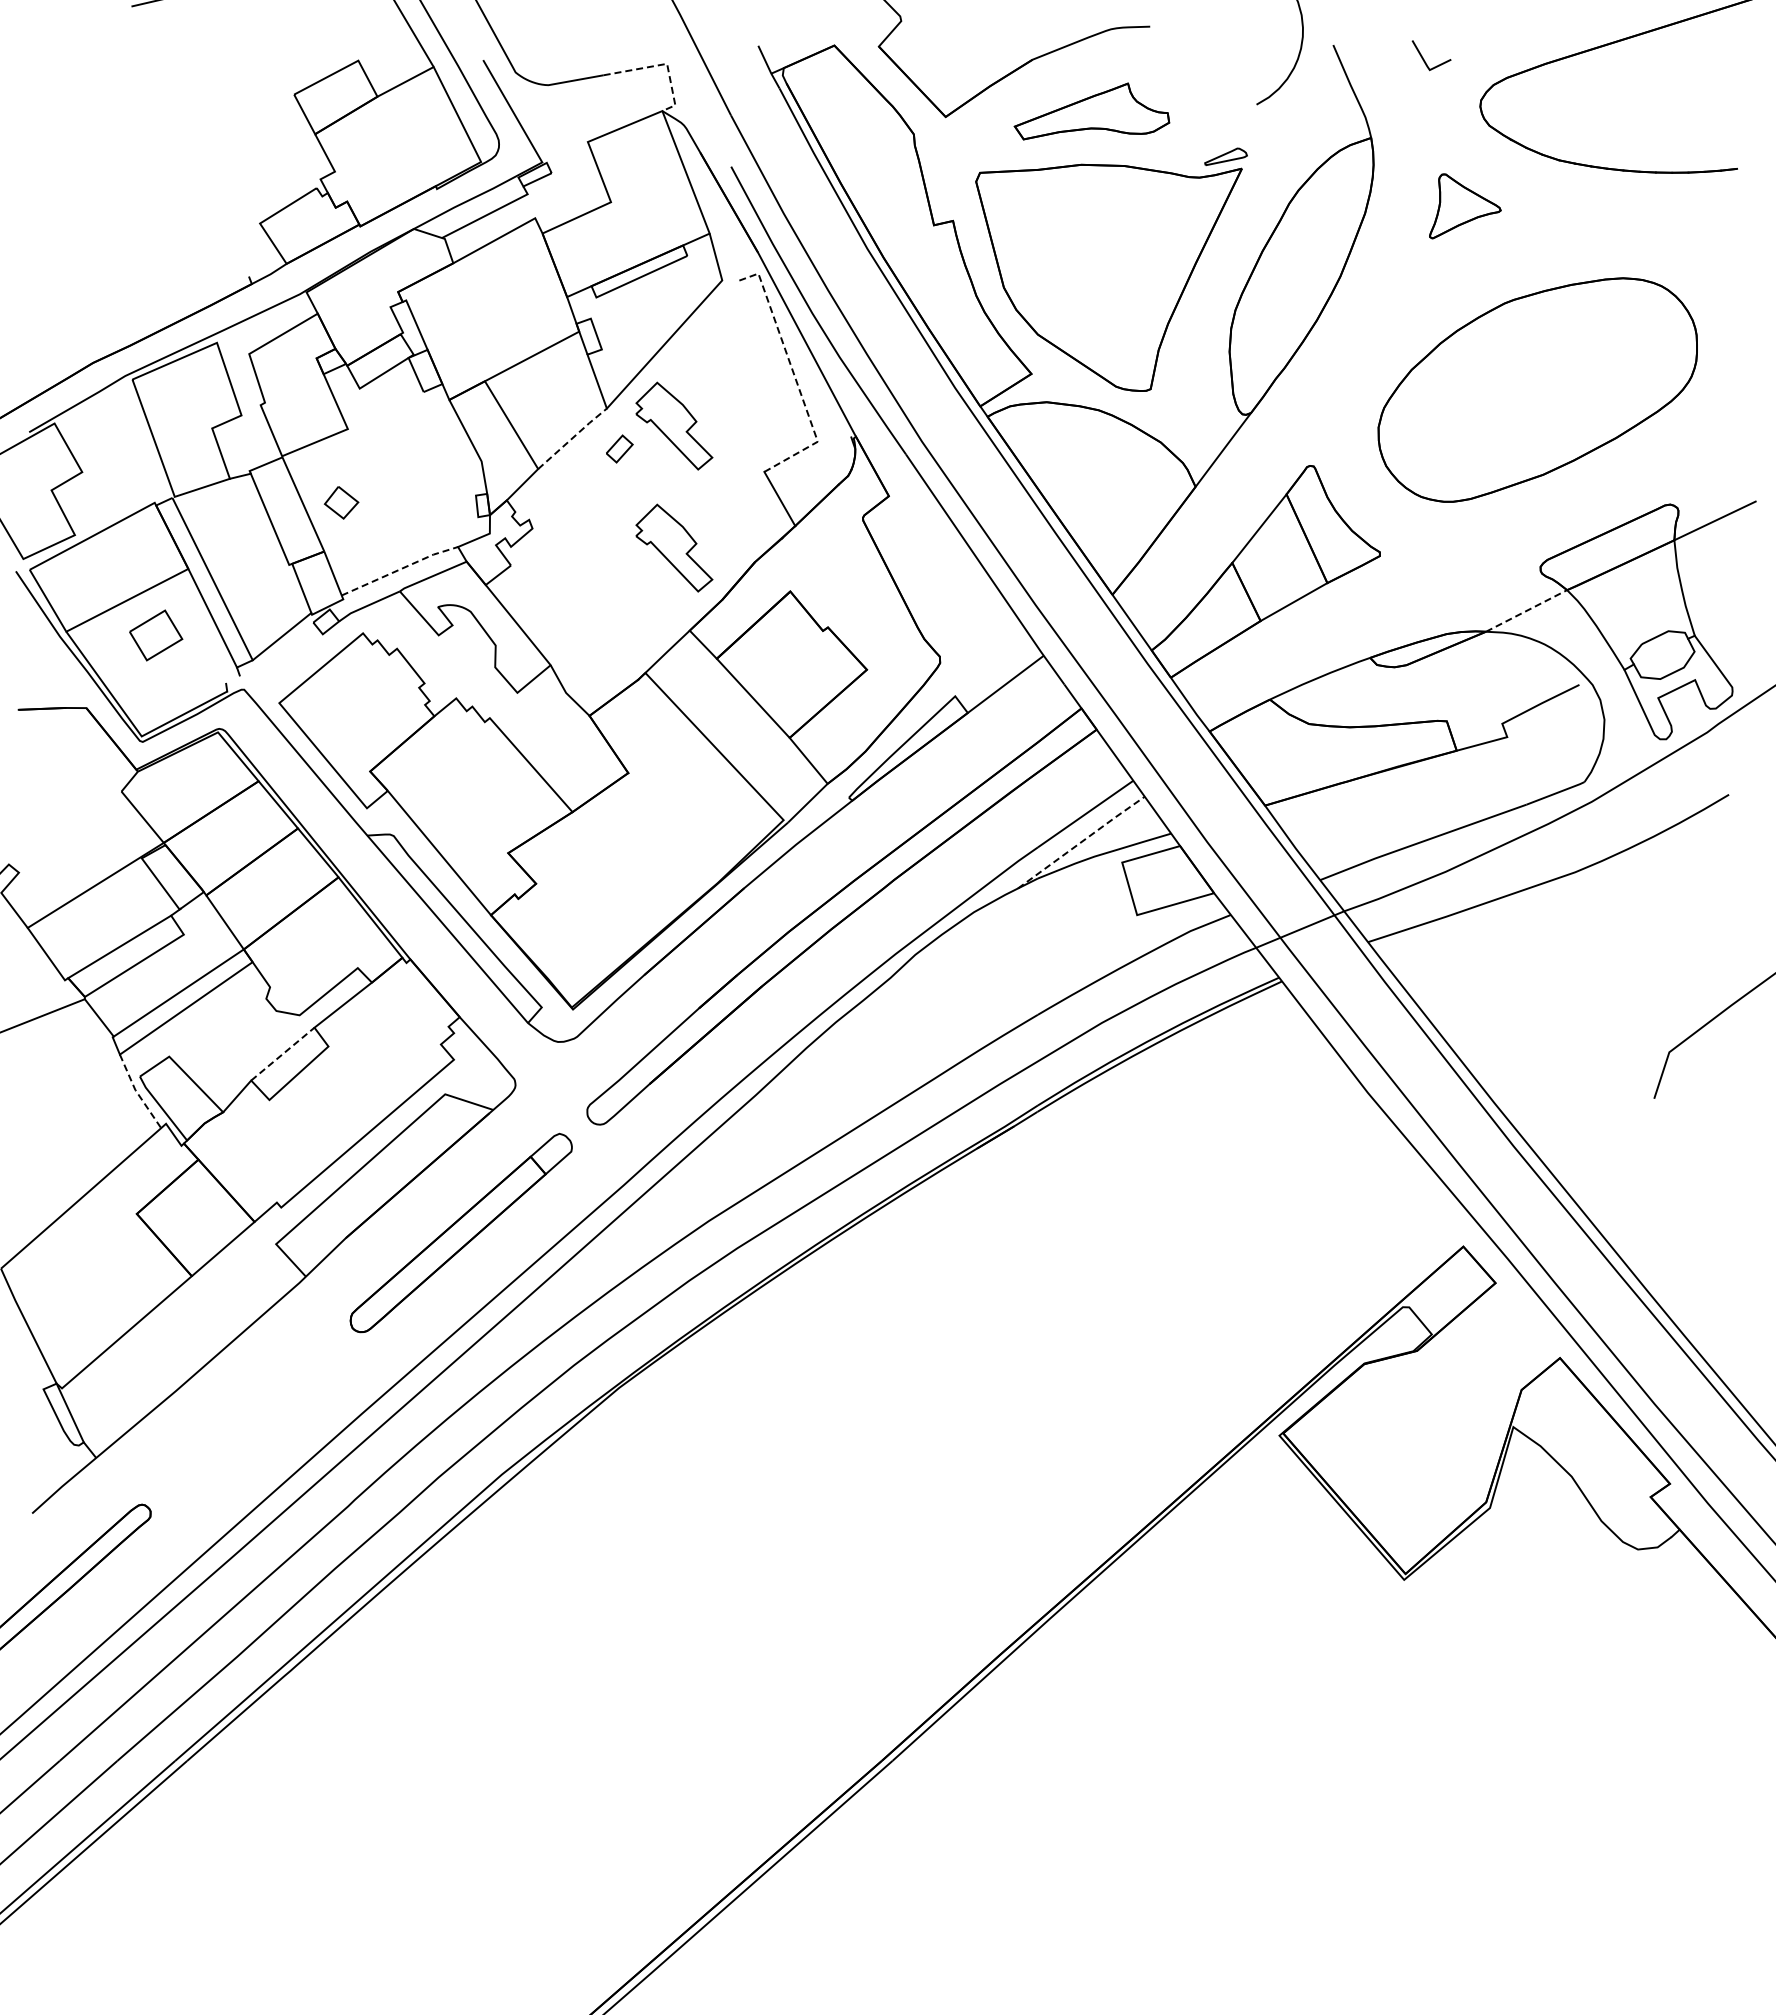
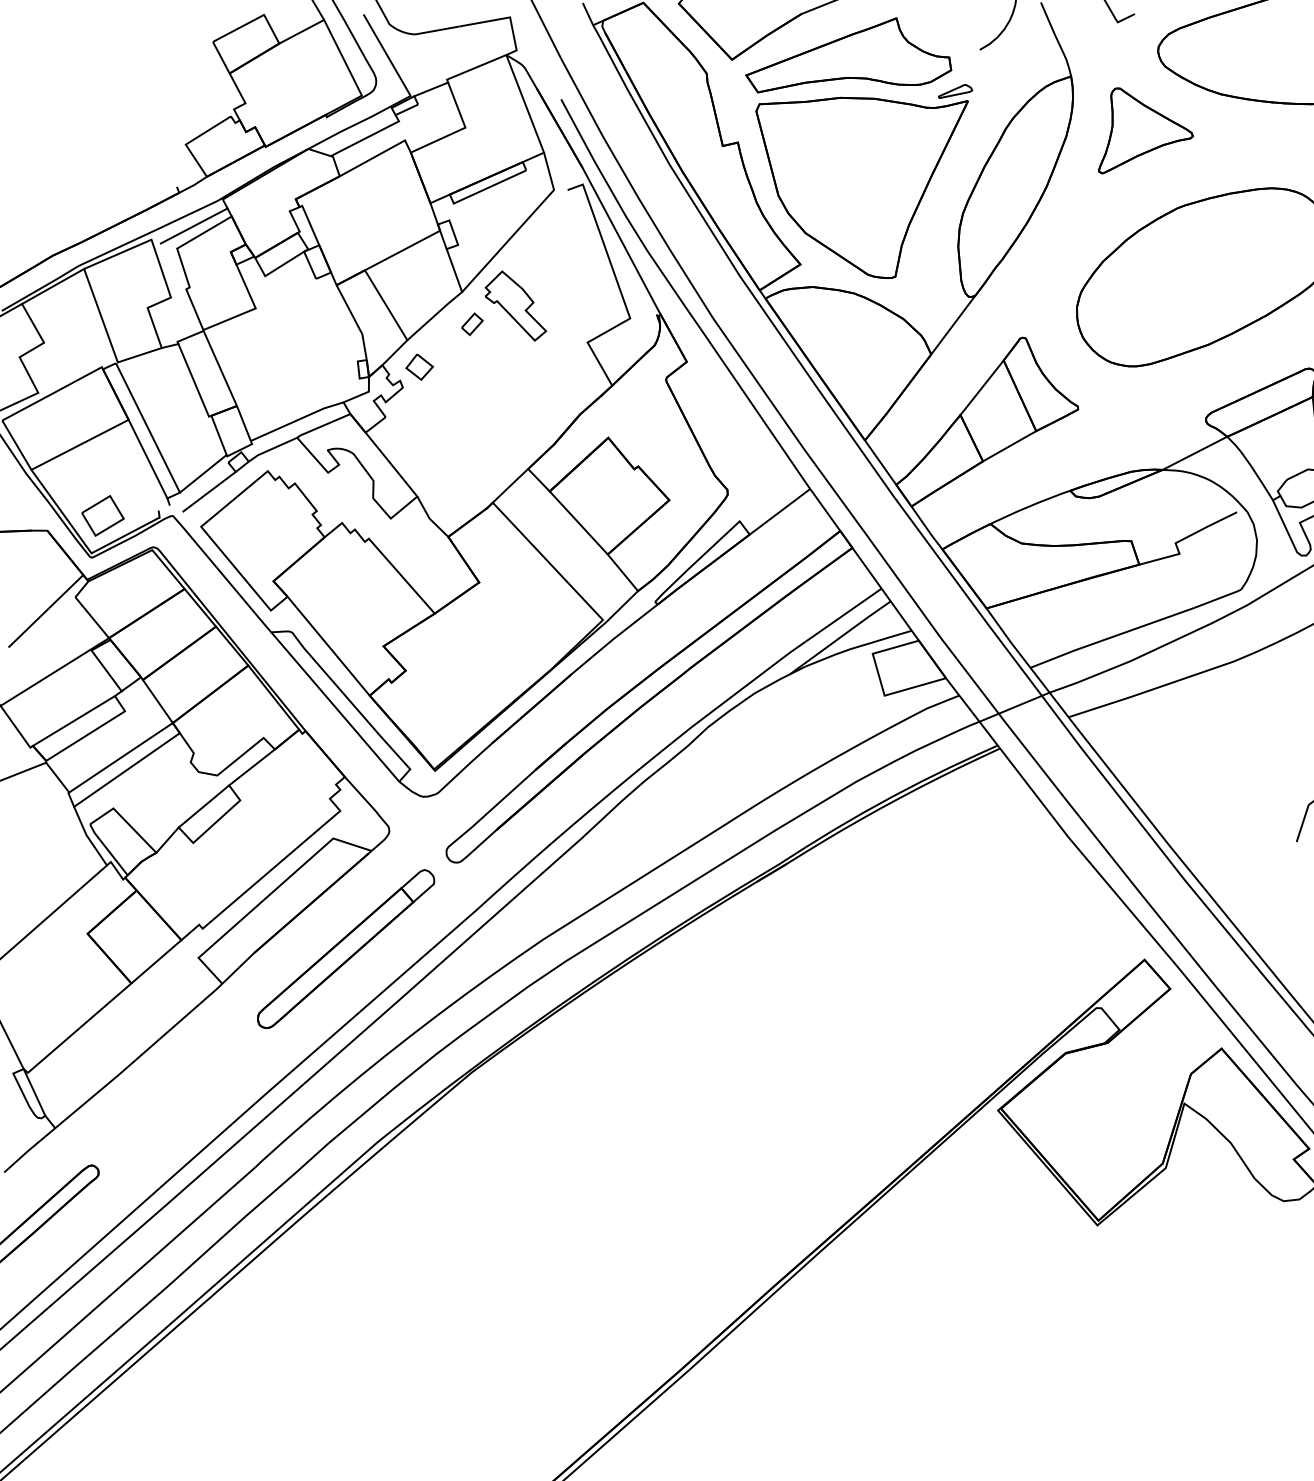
line: (665, 64) -> (508, 17), dashed -> solid
part: (1091, 111) -> (848, 55), size x1.67
line: (567, 153) -> (430, 88), added
part: (1465, 206) -> (1146, 131), size x1.67
line: (270, 325) -> (194, 225), added
line: (794, 376) -> (611, 266), dashed -> solid
line: (93, 401) -> (53, 286), added
line: (573, 437) -> (435, 315), dashed -> solid
part: (341, 502) -> (419, 366), moved
part: (674, 547) -> (516, 402), removed
line: (399, 569) -> (296, 420), dashed -> solid
line: (1526, 610) -> (1194, 452), dashed -> solid
part: (156, 635) -> (103, 515), moved
line: (289, 658) -> (209, 491), added
line: (84, 808) -> (45, 610), added
line: (1081, 841) -> (840, 637), dashed -> solid
line: (283, 1053) -> (204, 805), dashed -> solid
line: (137, 1092) -> (88, 837), dashed -> solid

